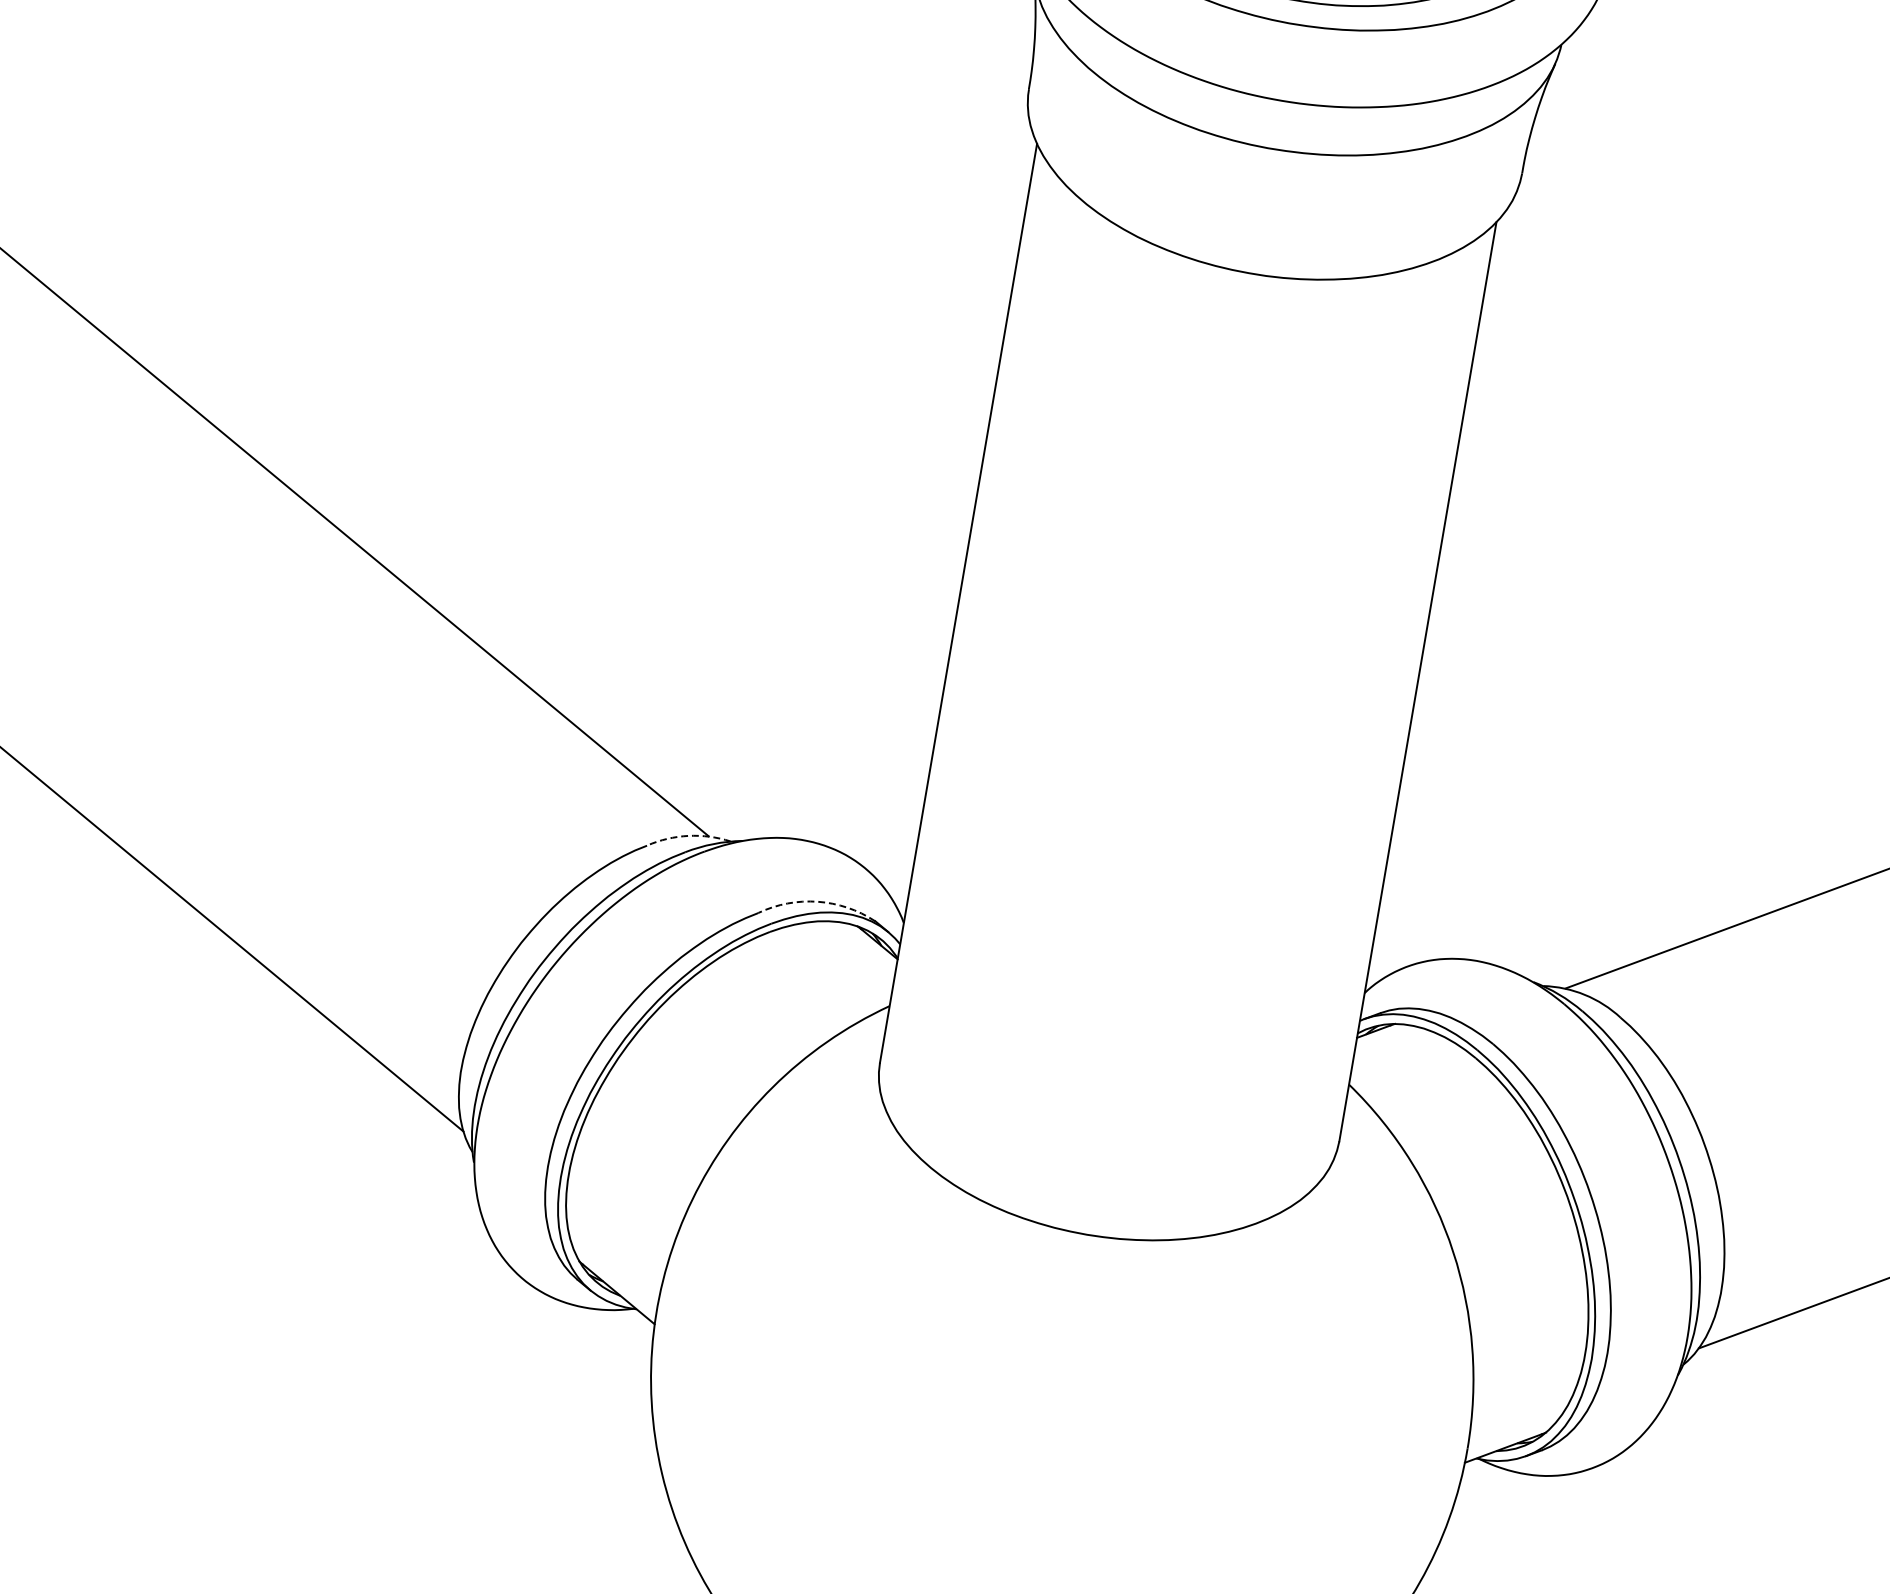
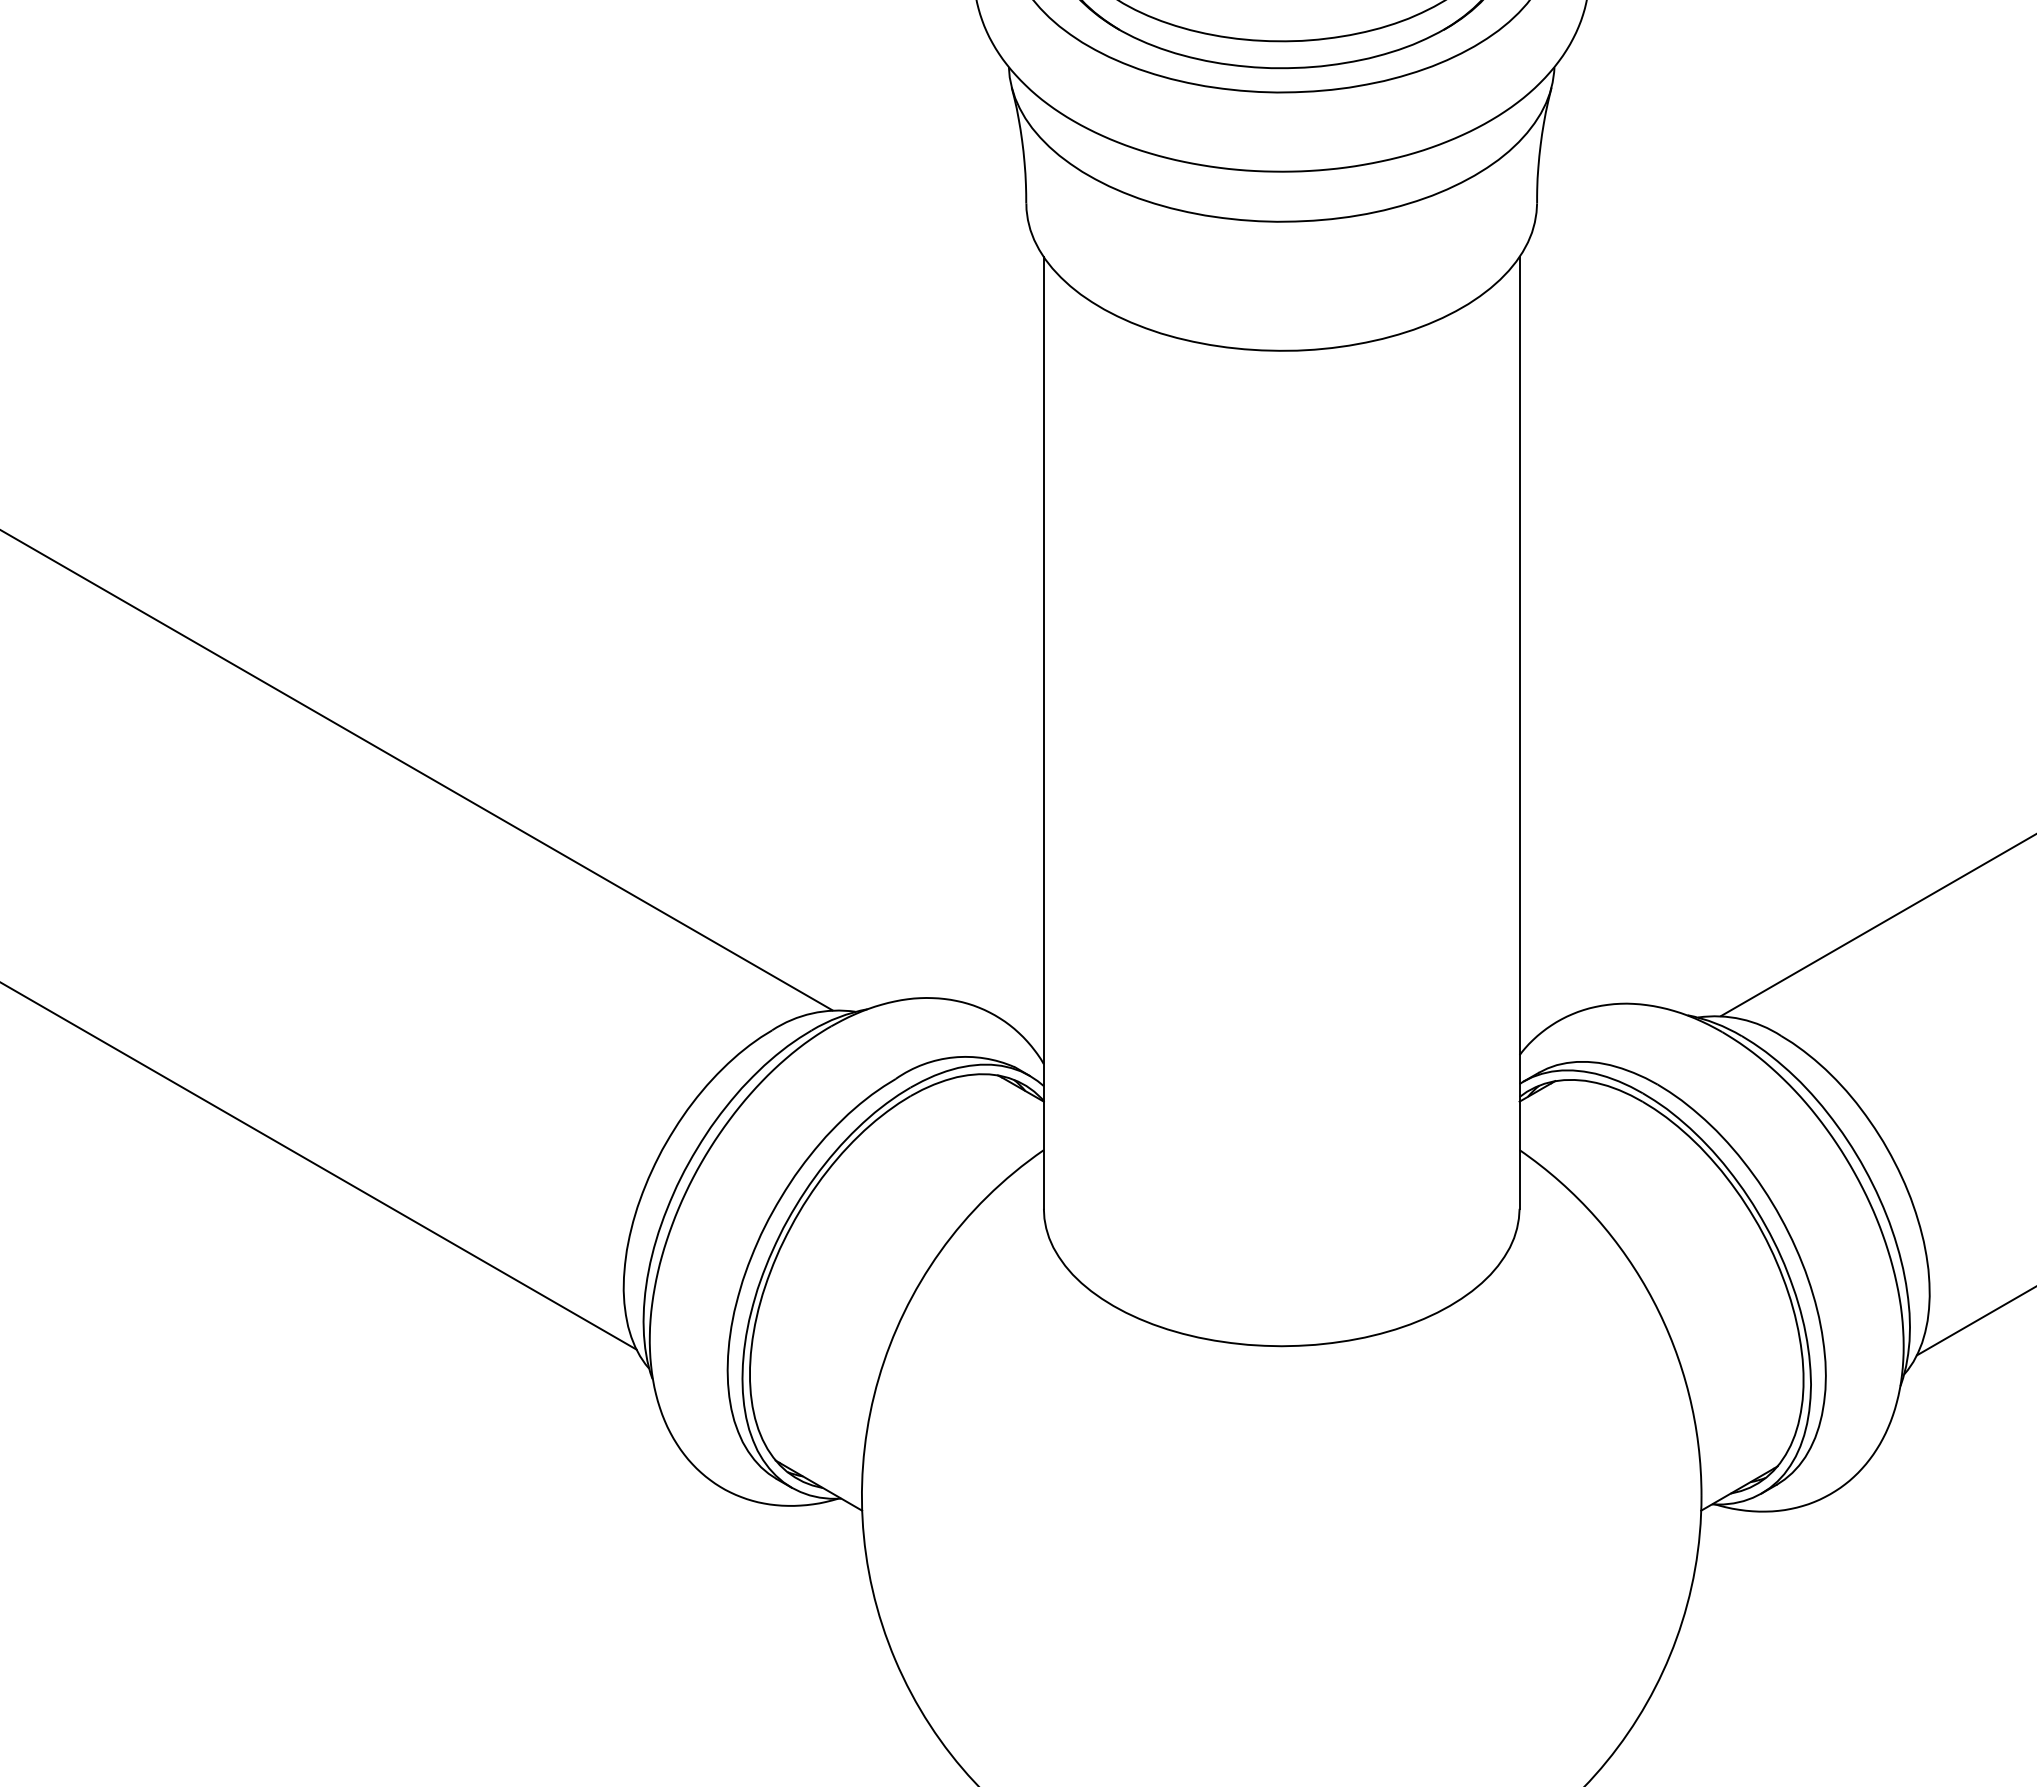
arc: (688, 836) -> (812, 1013), dashed -> solid
arc: (817, 901) -> (953, 1057), dashed -> solid

